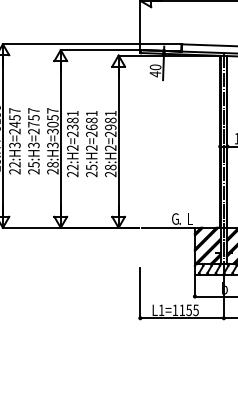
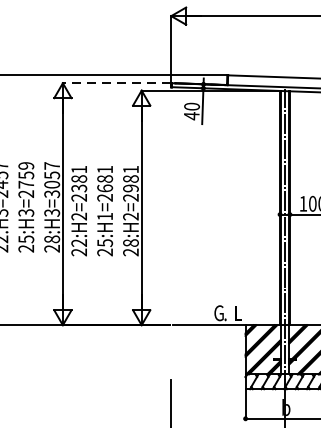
line: (100, 50) -> (116, 83), solid -> dashed
text: (33, 110) -> (25, 165), 25:H3=2757 -> 25:H3=2759
text: (91, 147) -> (104, 215), 25:H2=2681 -> 25:H1=2681

